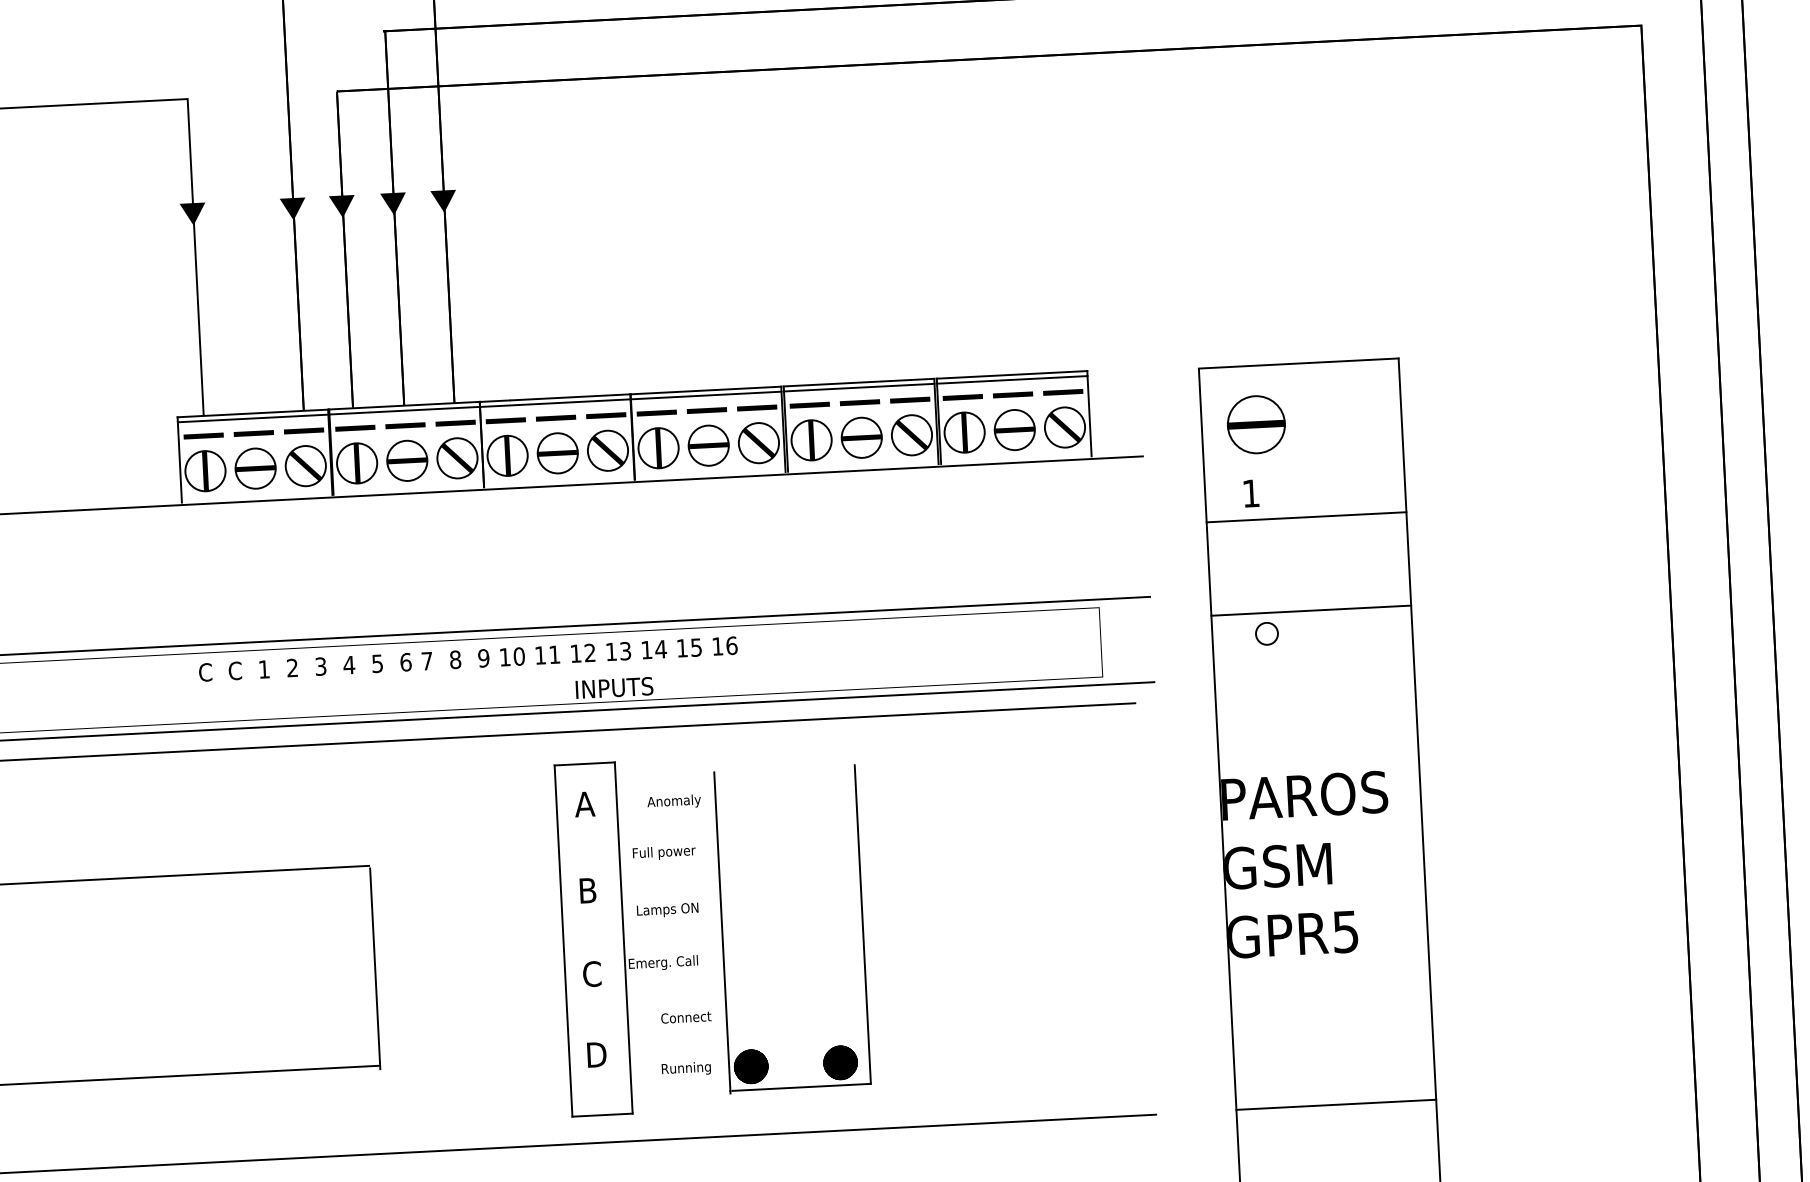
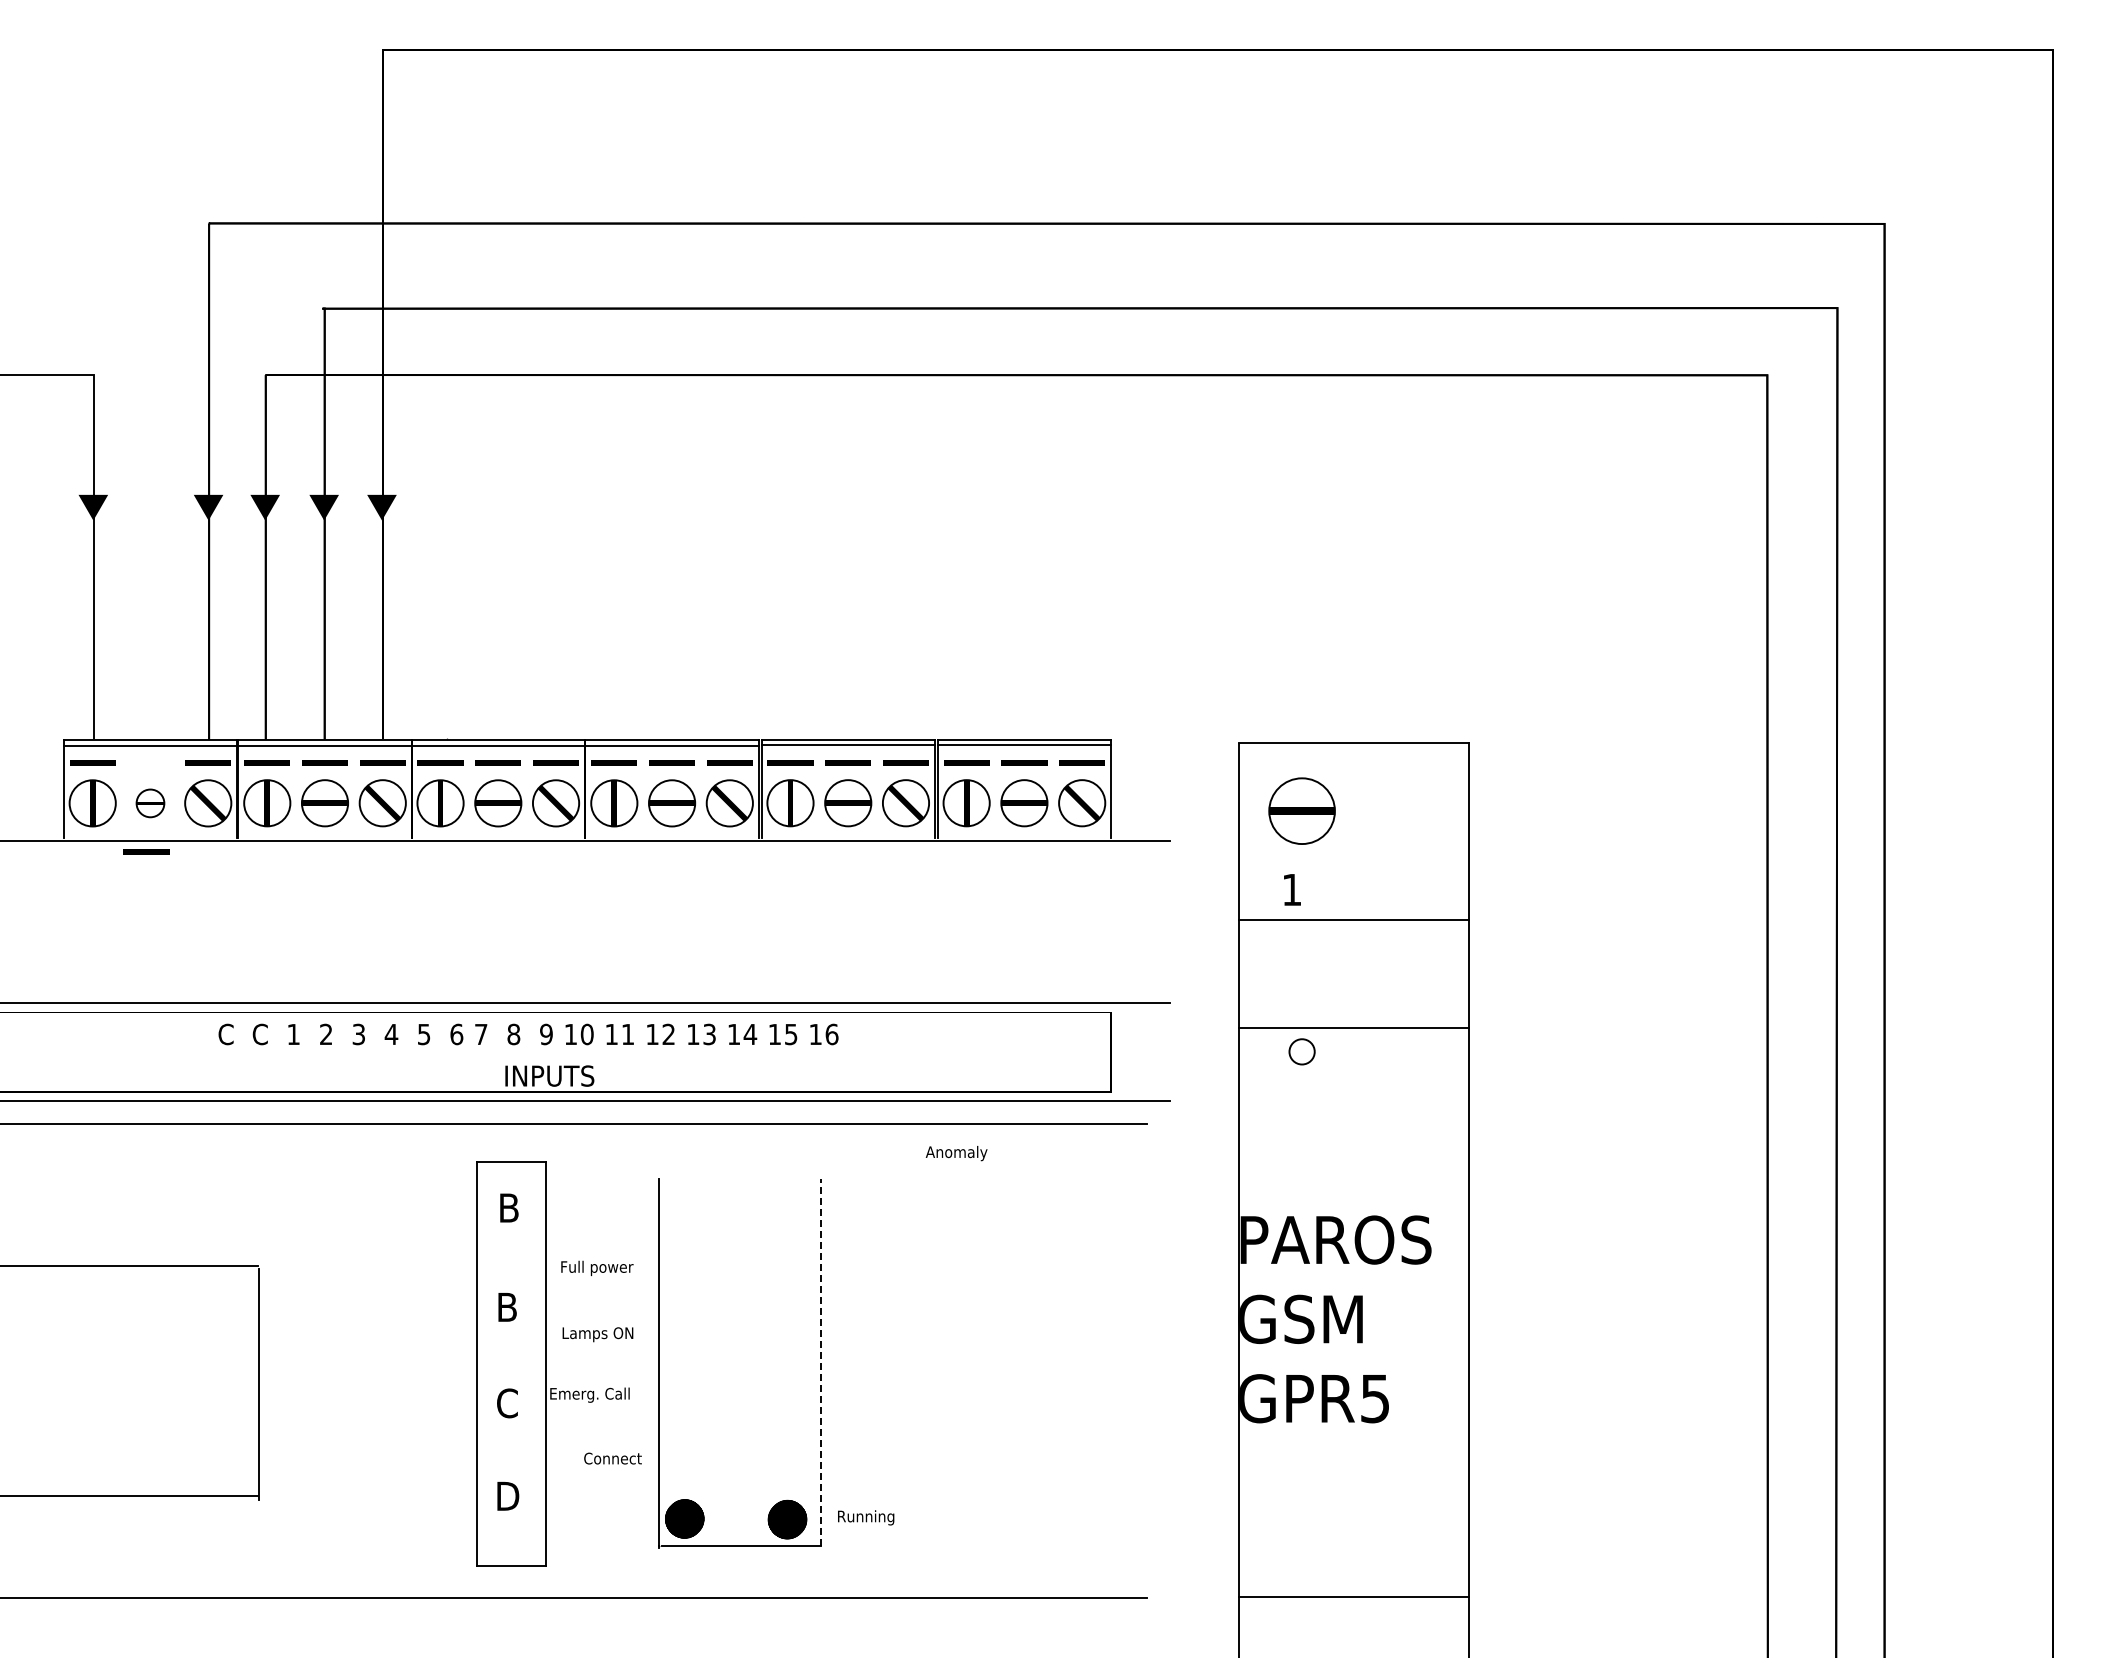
line: (253, 433) -> (146, 851), moved
part: (255, 468) -> (150, 803), size x0.6
text: (468, 659) -> (528, 1034), moved
text: (674, 802) -> (956, 1153), moved
text: (584, 803) -> (508, 1207), A -> B
line: (863, 923) -> (821, 1361), solid -> dashed
text: (686, 1068) -> (866, 1517), moved

